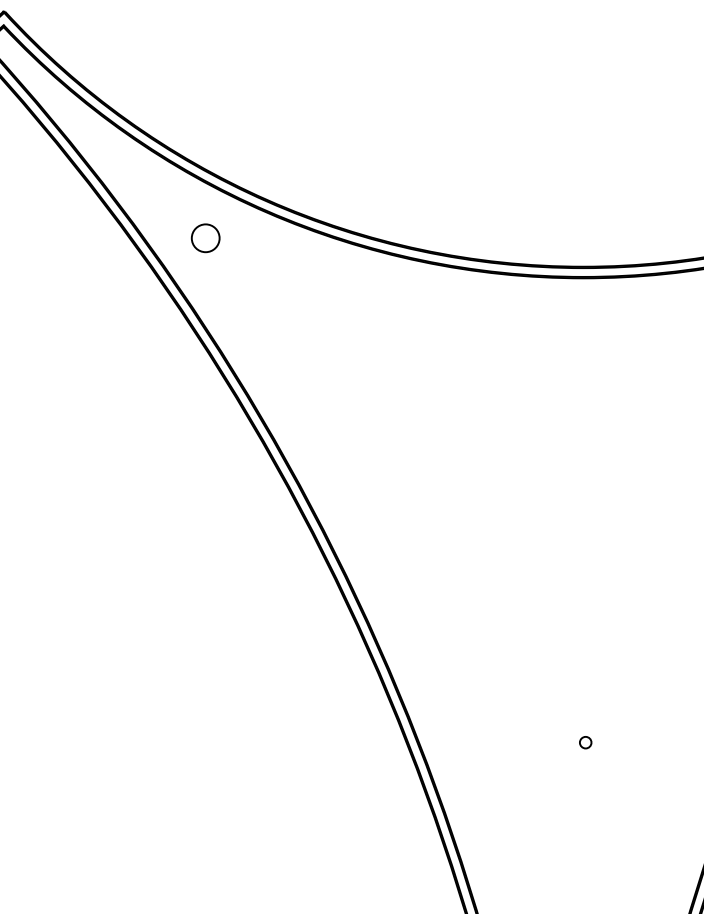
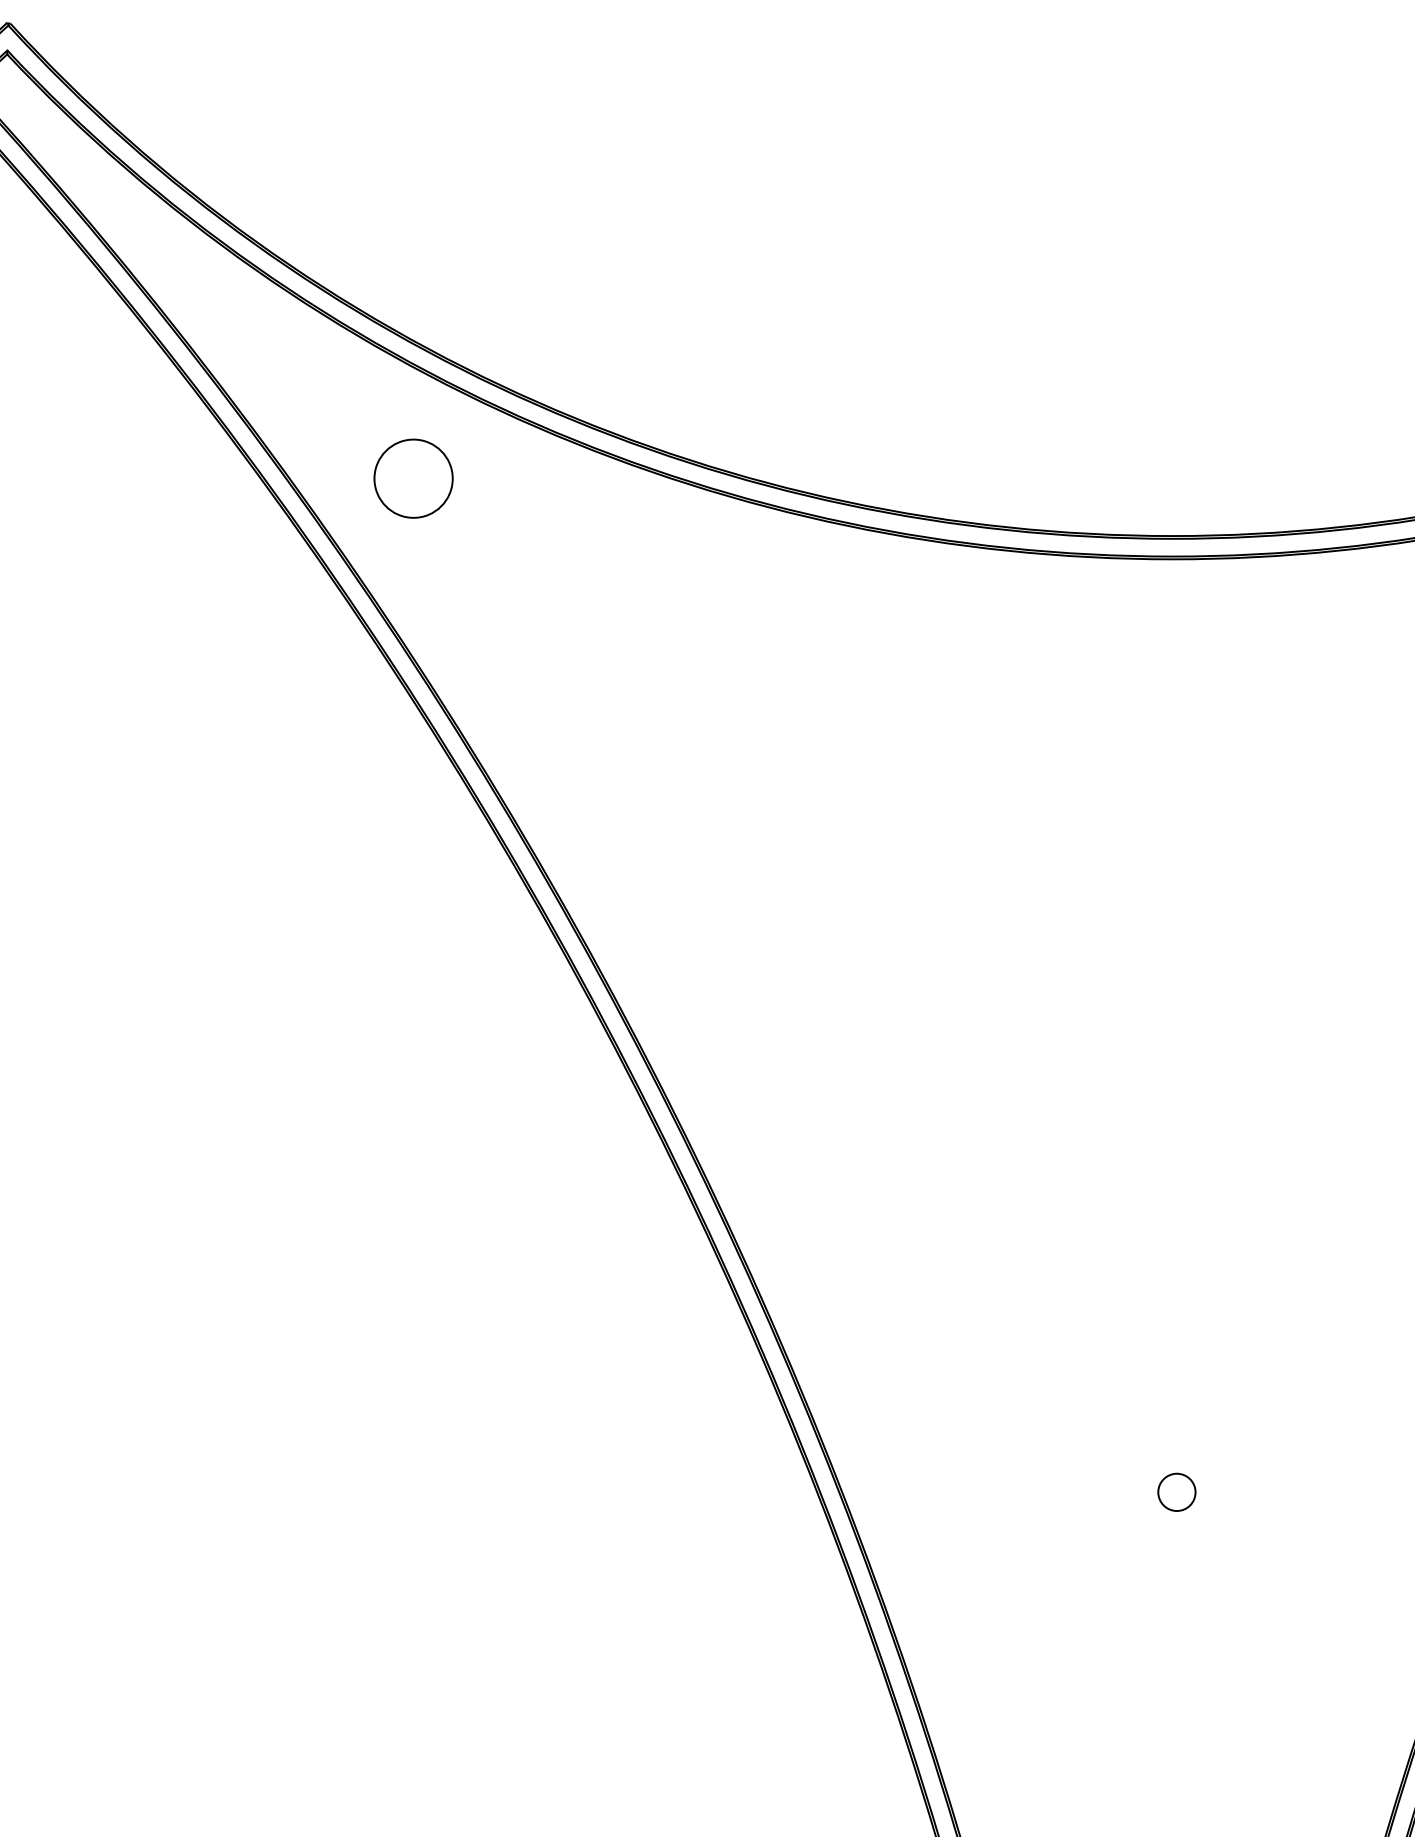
circle: (205, 238) -> (413, 479), size x1.4
circle: (585, 742) -> (1176, 1492), size x1.6

